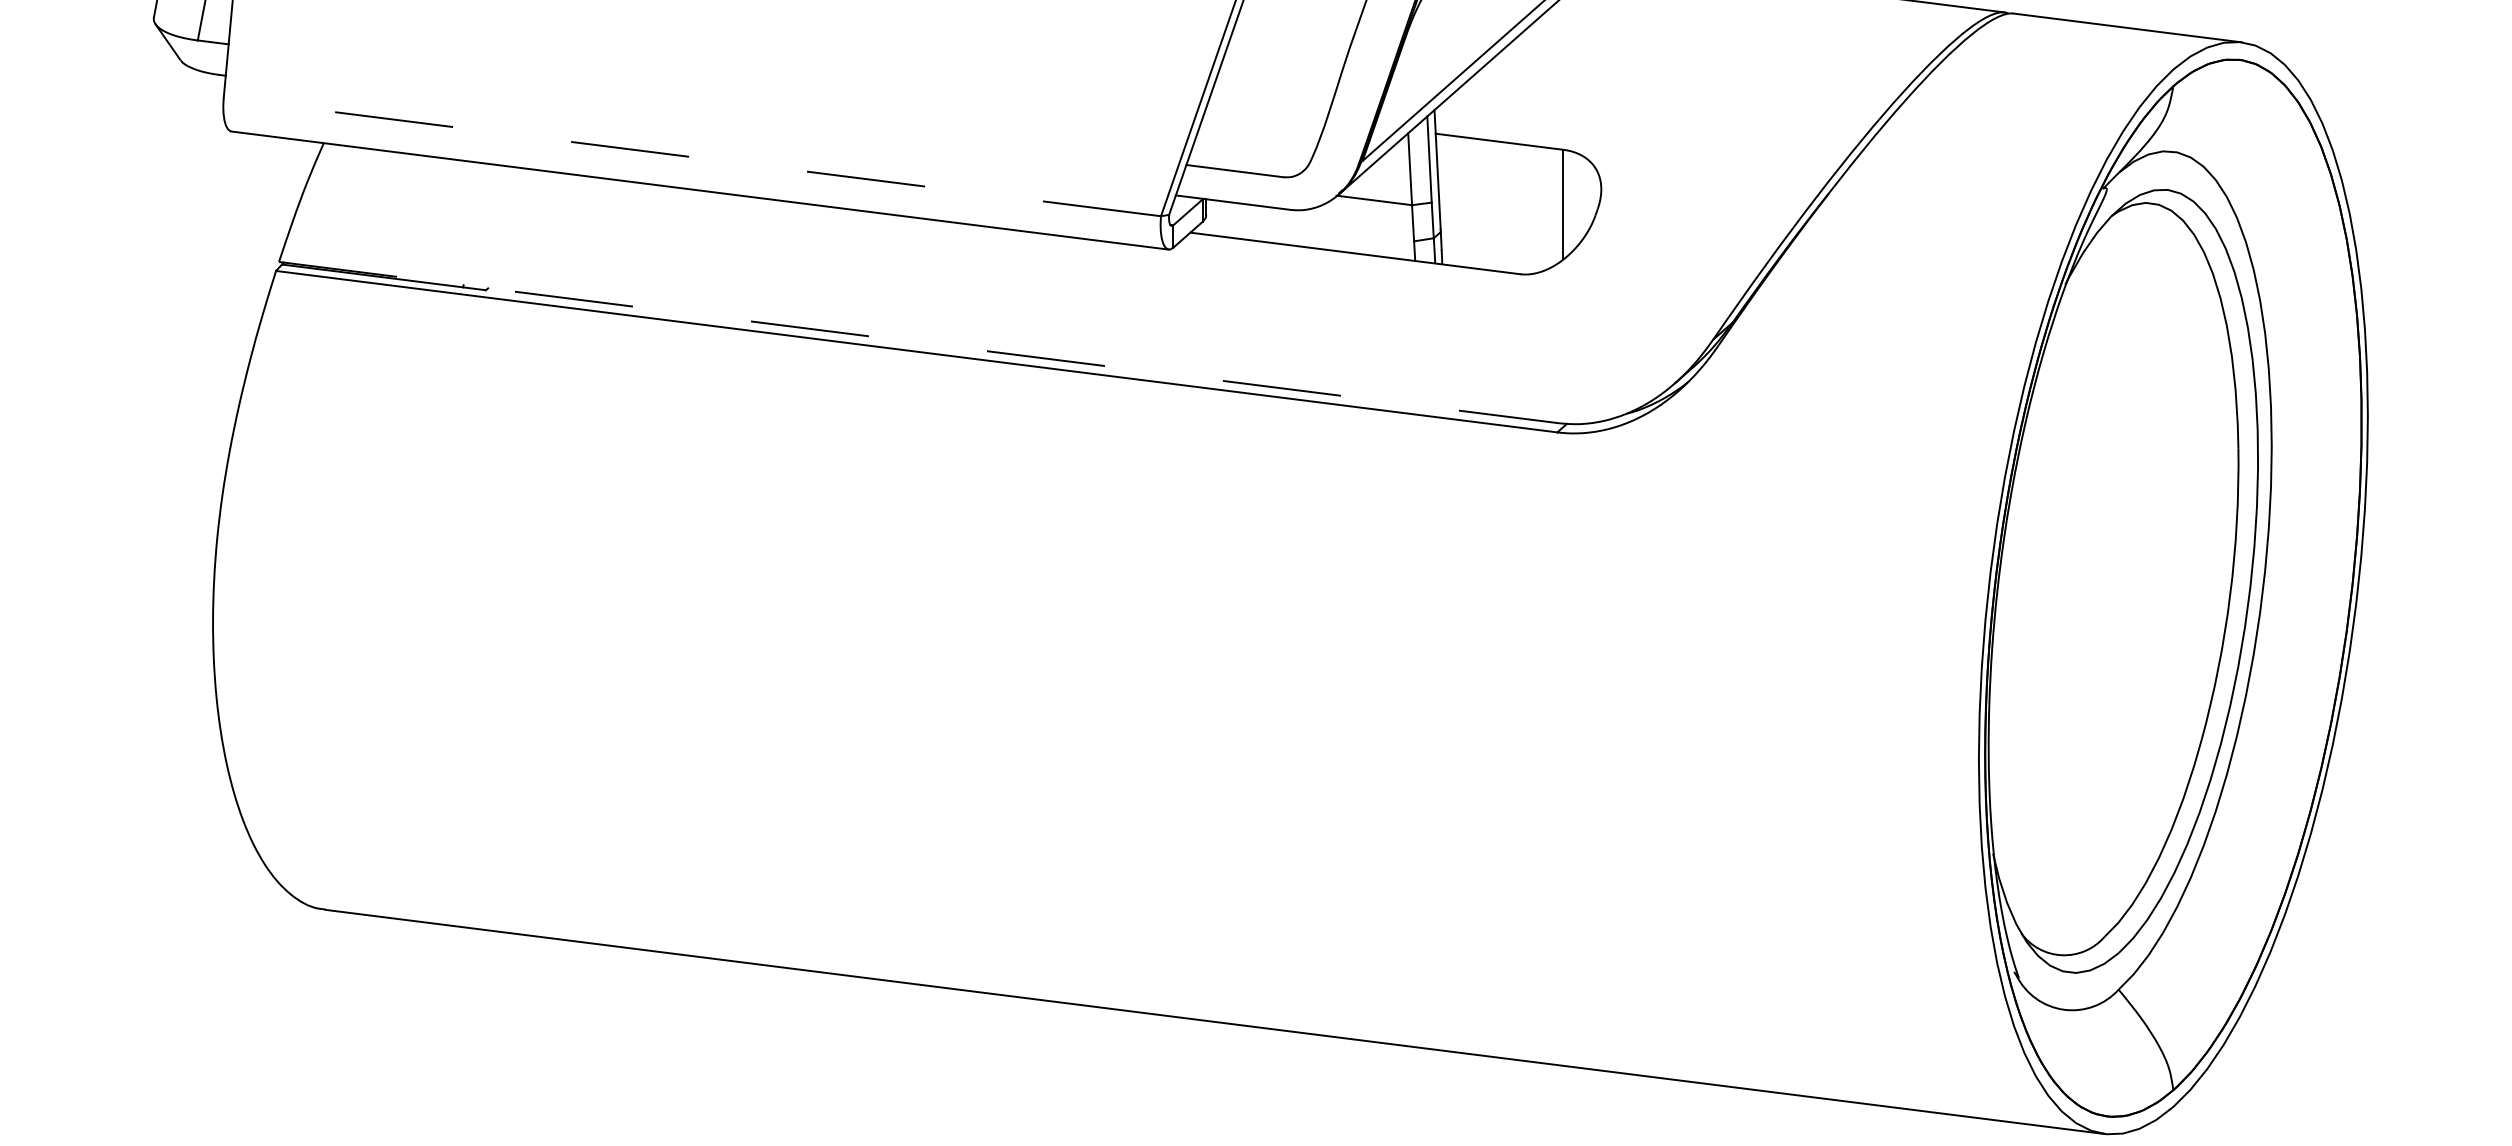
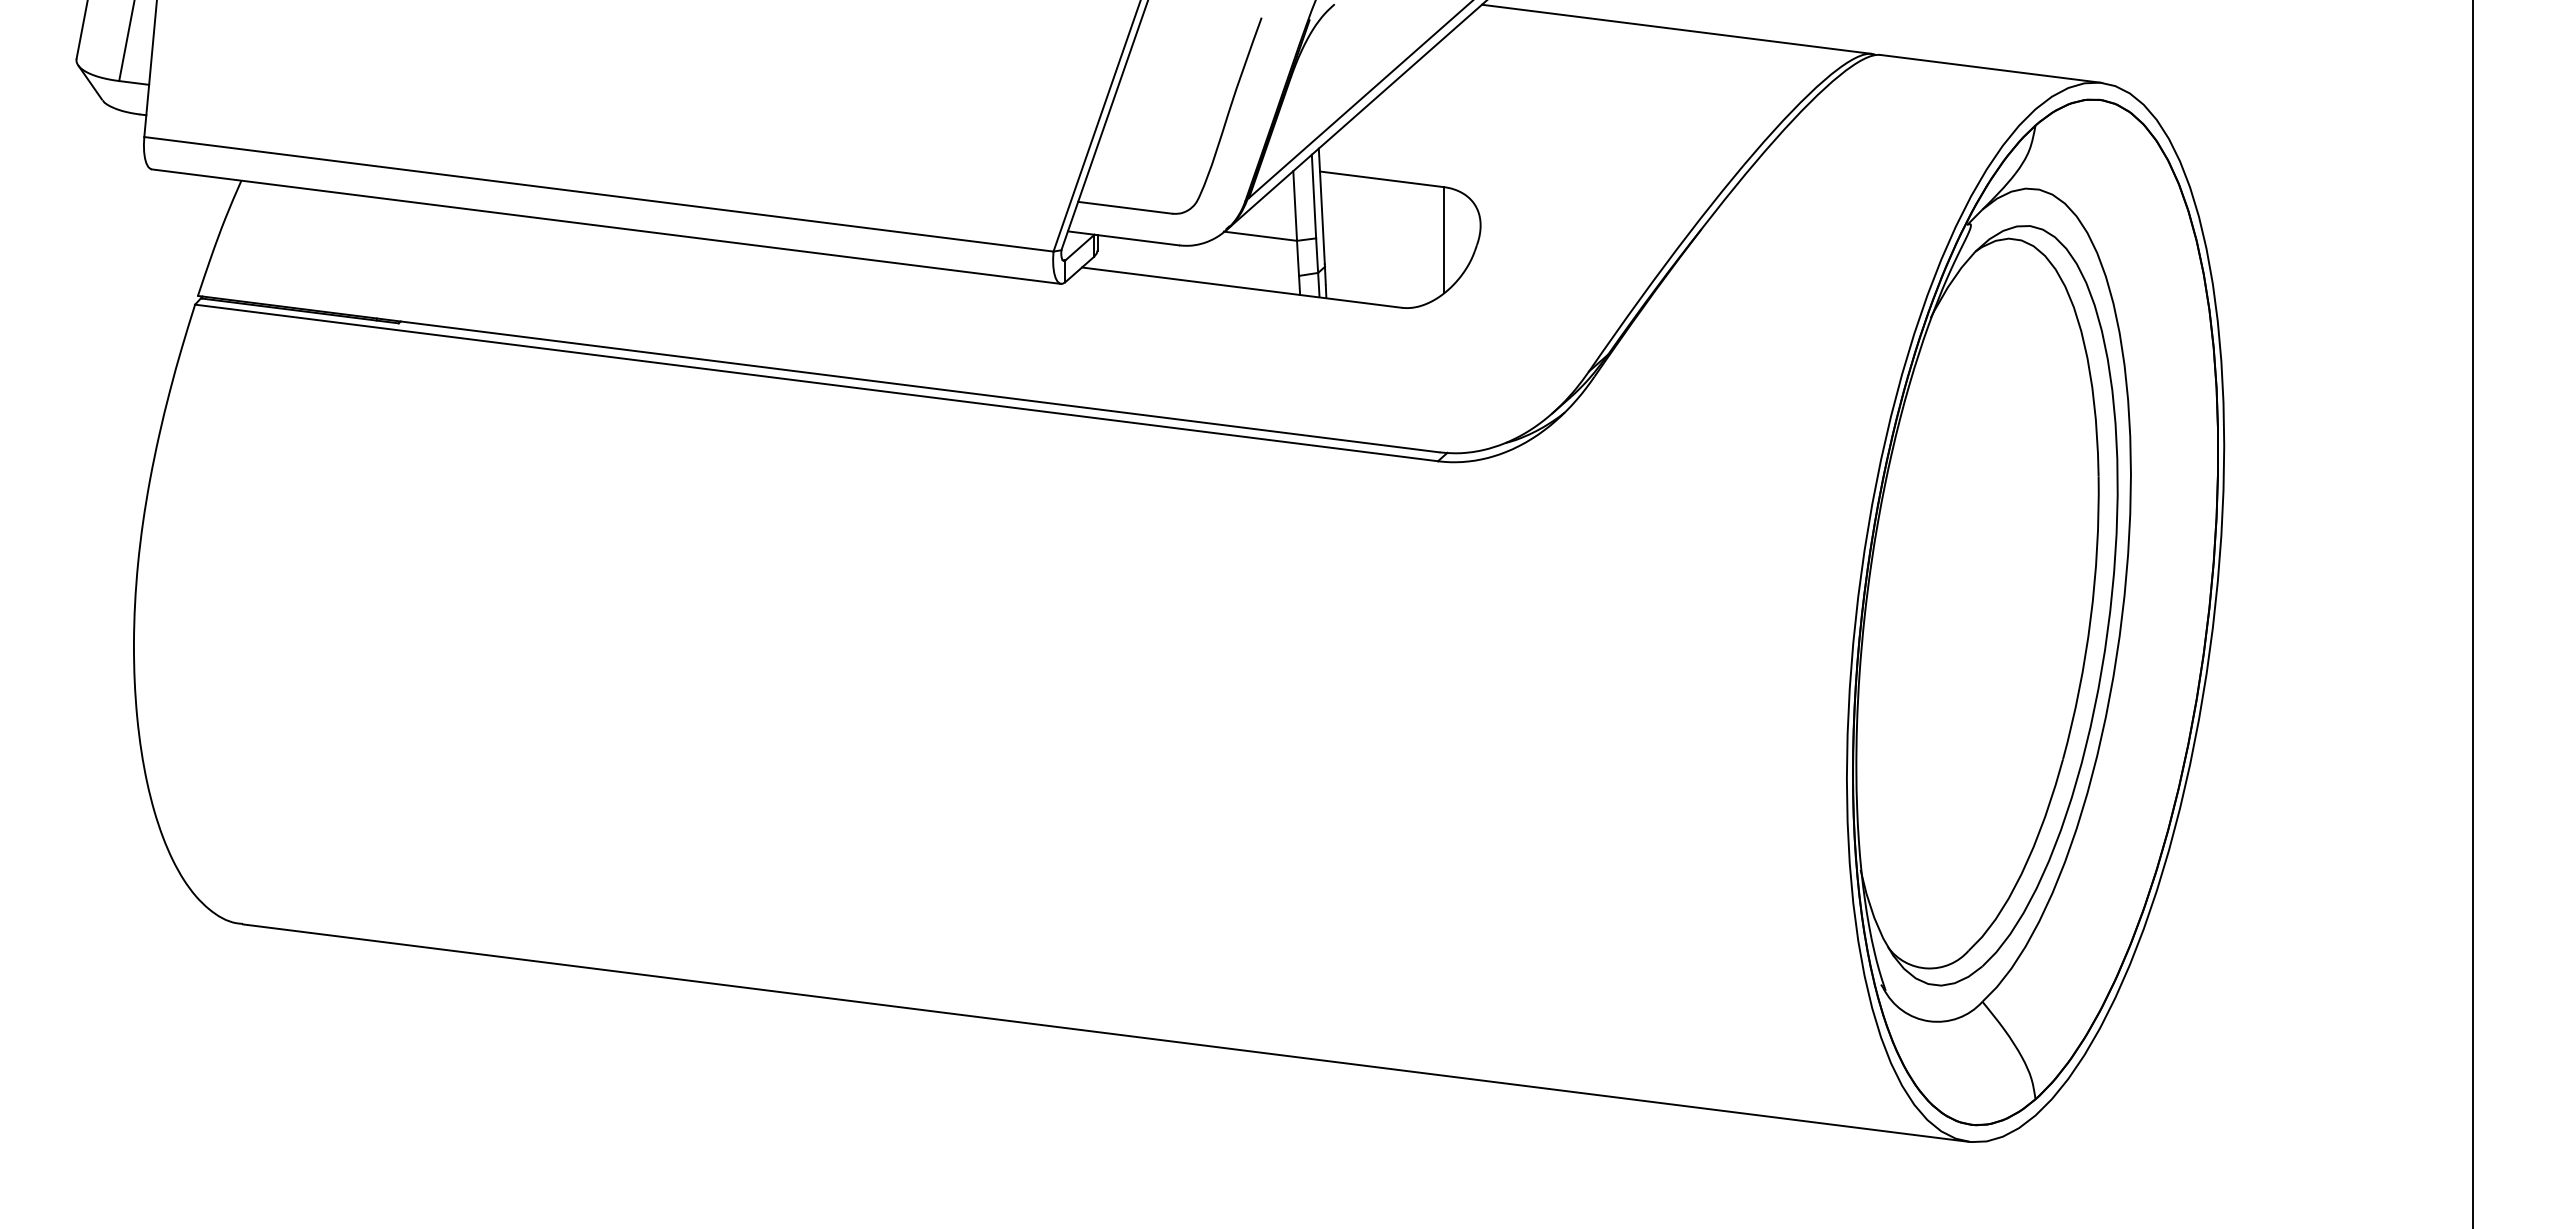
line: (691, 157) -> (598, 194), dashed -> solid
line: (918, 342) -> (818, 374), dashed -> solid

